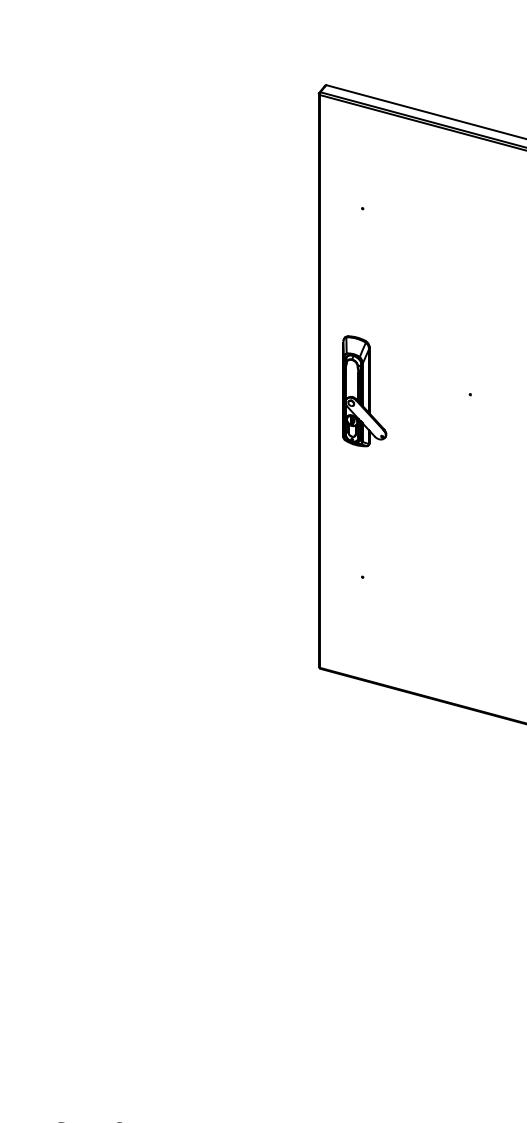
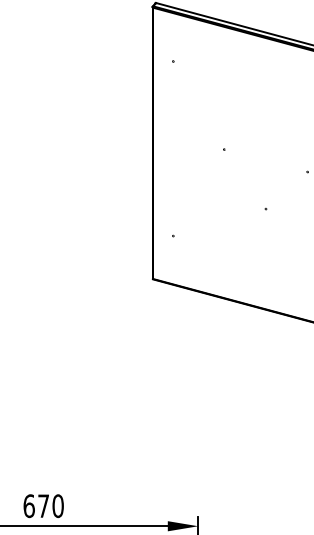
part: (365, 390) -> (174, 147), removed

